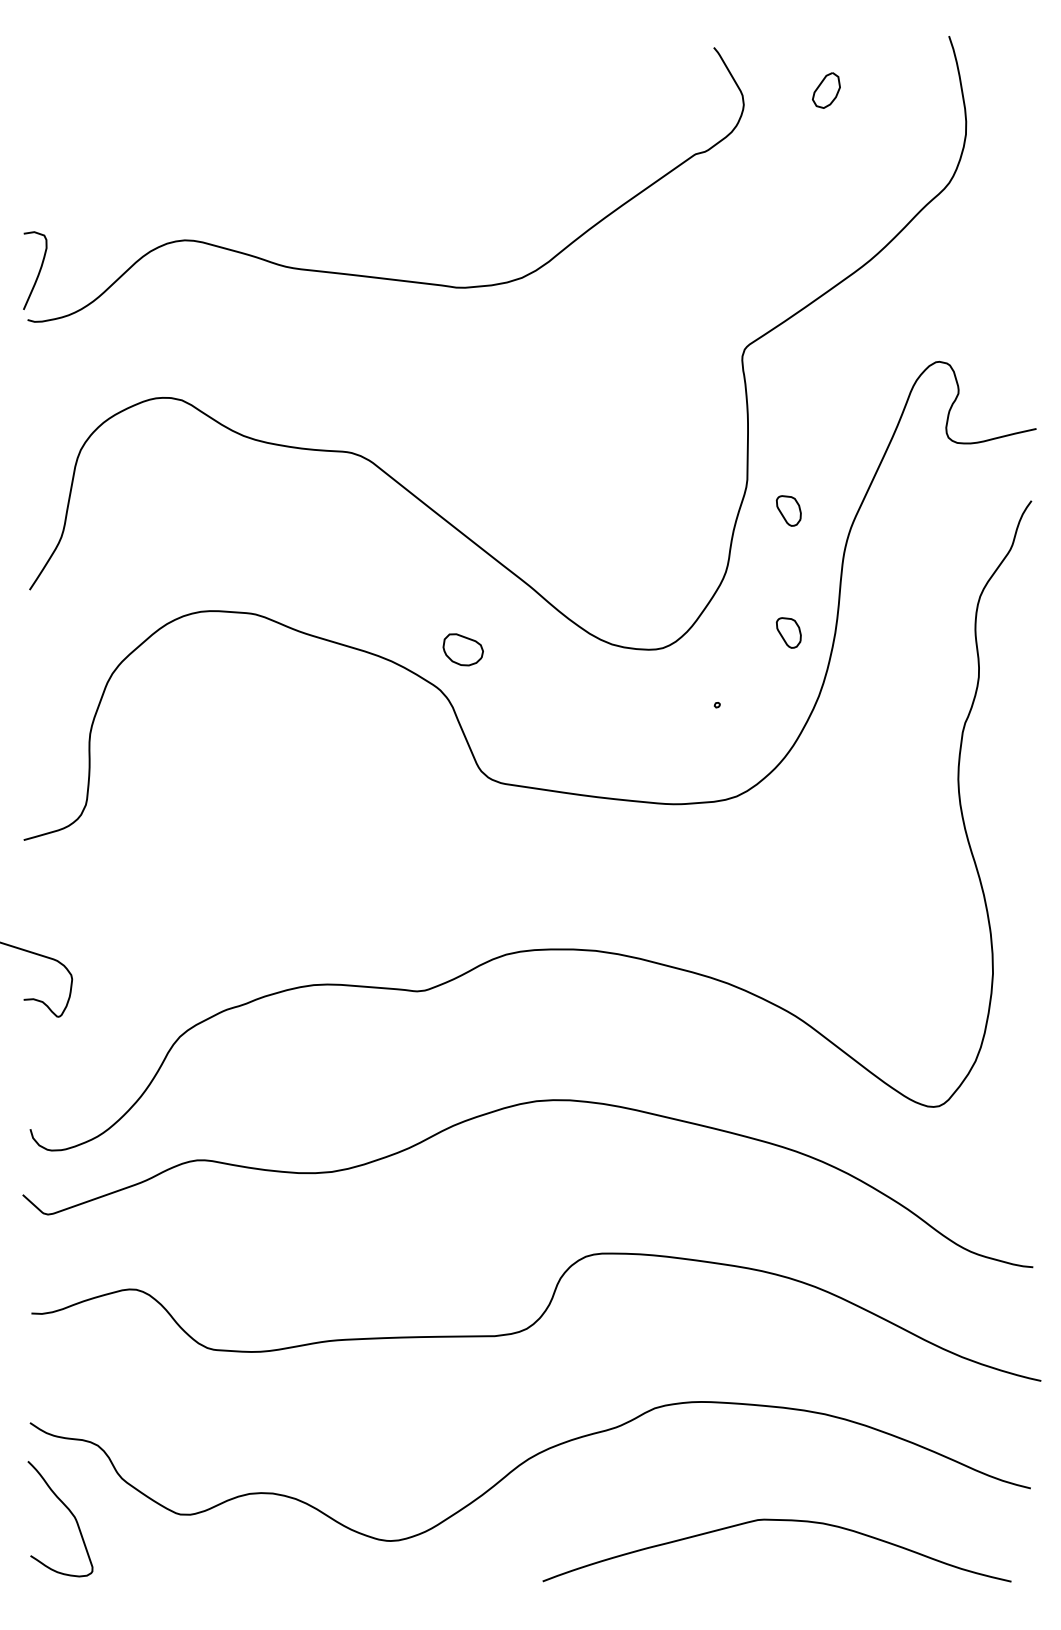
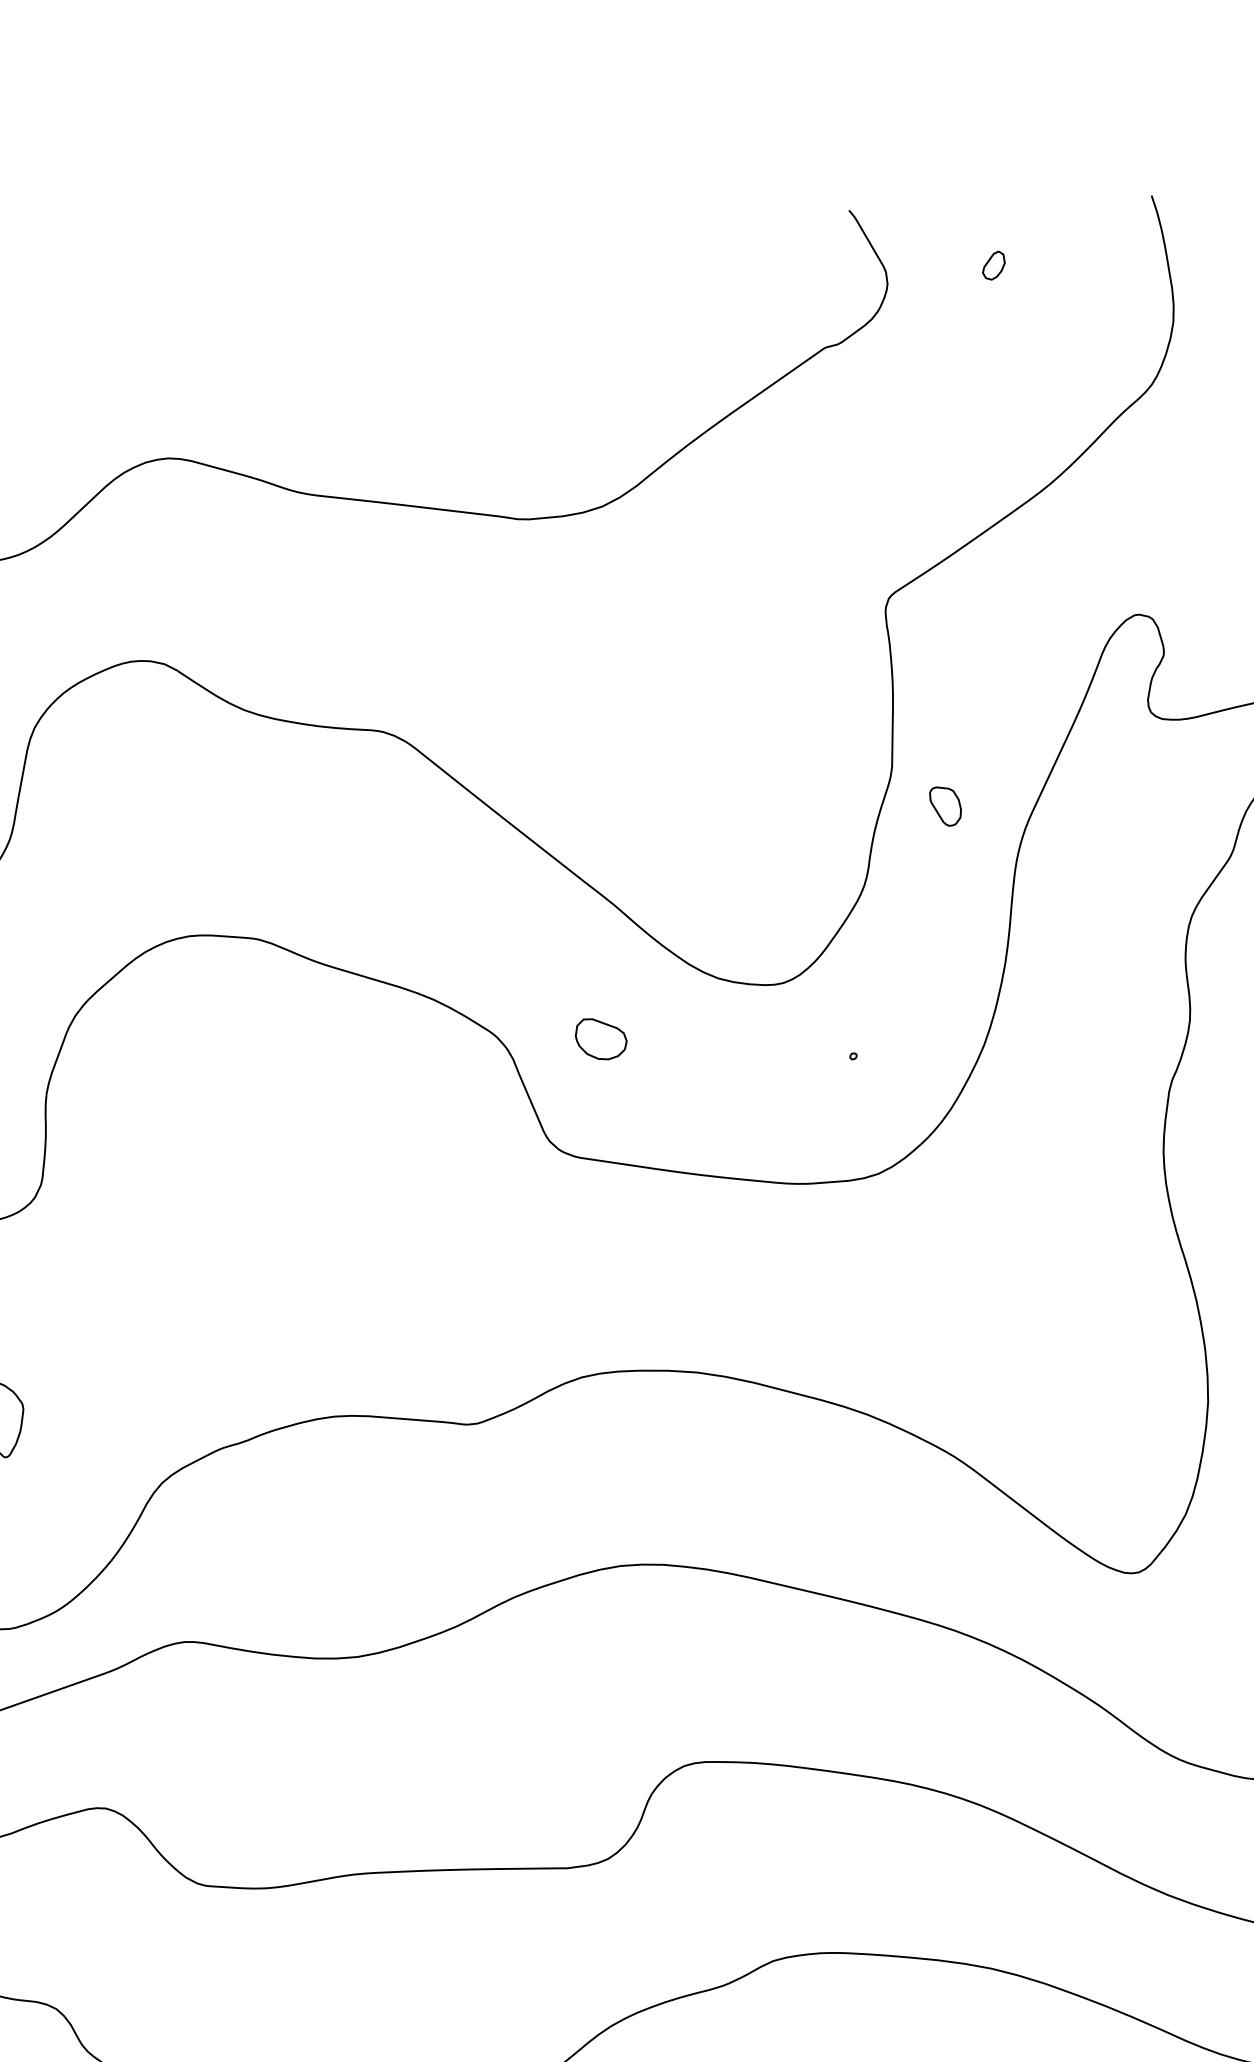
part: (826, 90) -> (993, 265), size x0.62
part: (788, 632) -> (945, 962), removed
part: (462, 649) -> (600, 1038), moved

